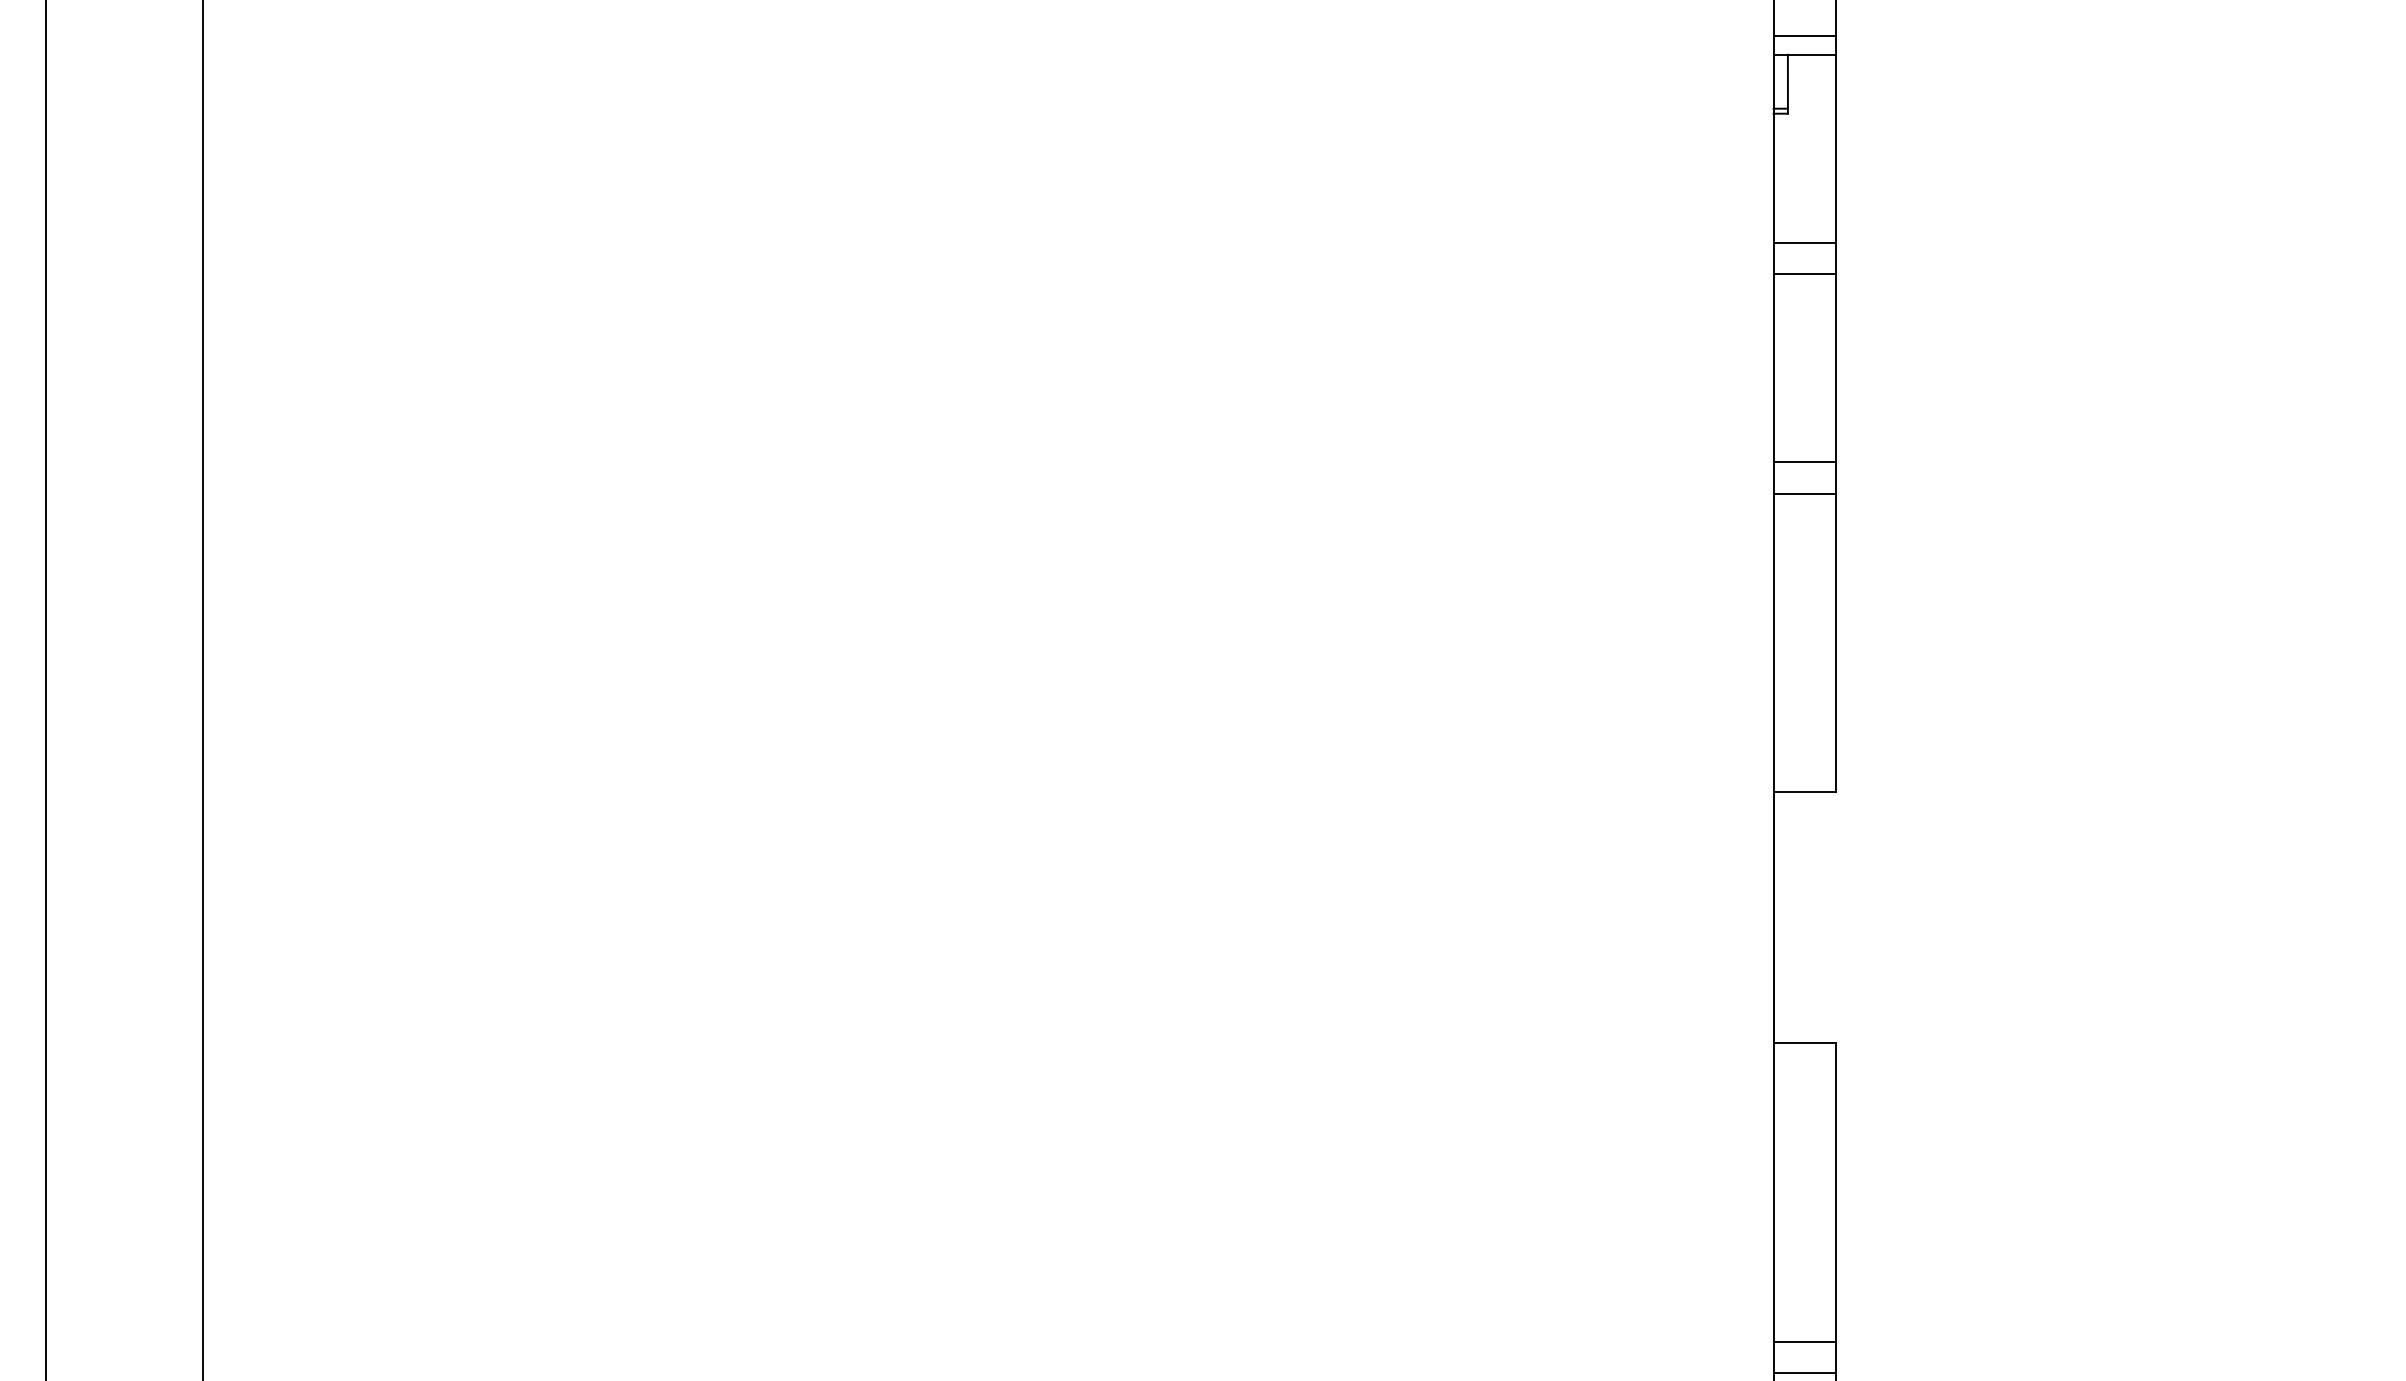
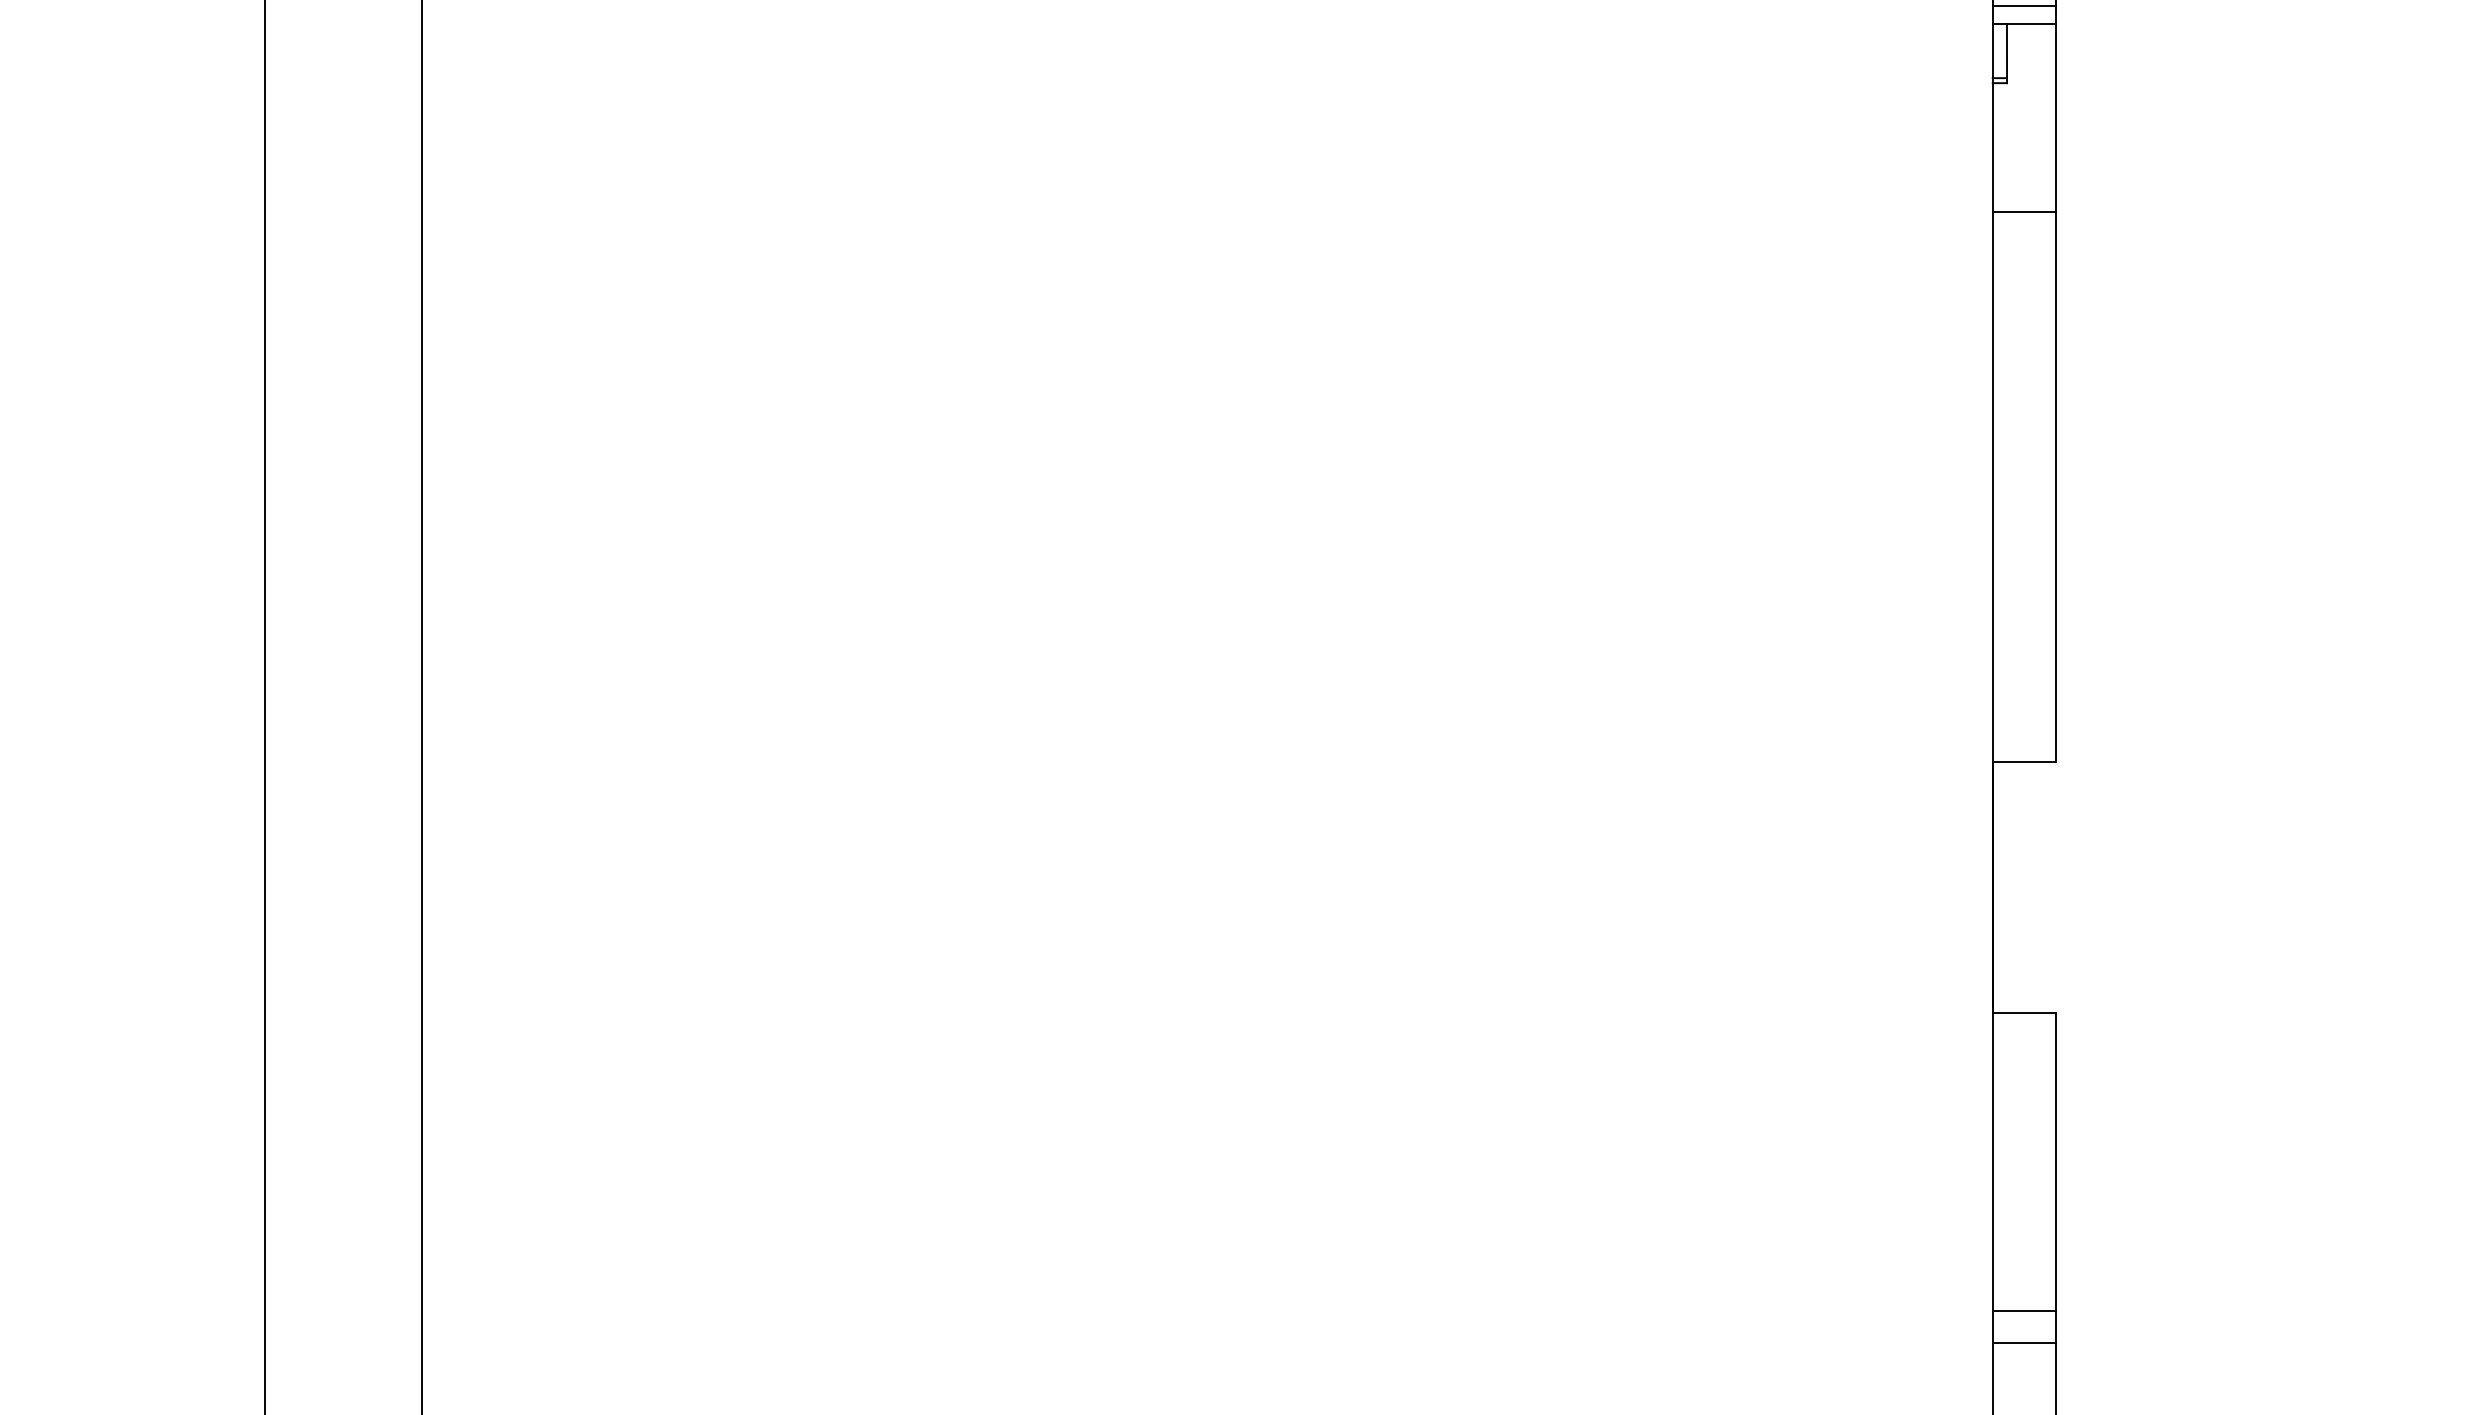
line: (1804, 274) -> (2023, 243), removed
line: (1804, 462) -> (2023, 431), removed
line: (1804, 494) -> (2023, 463), removed

